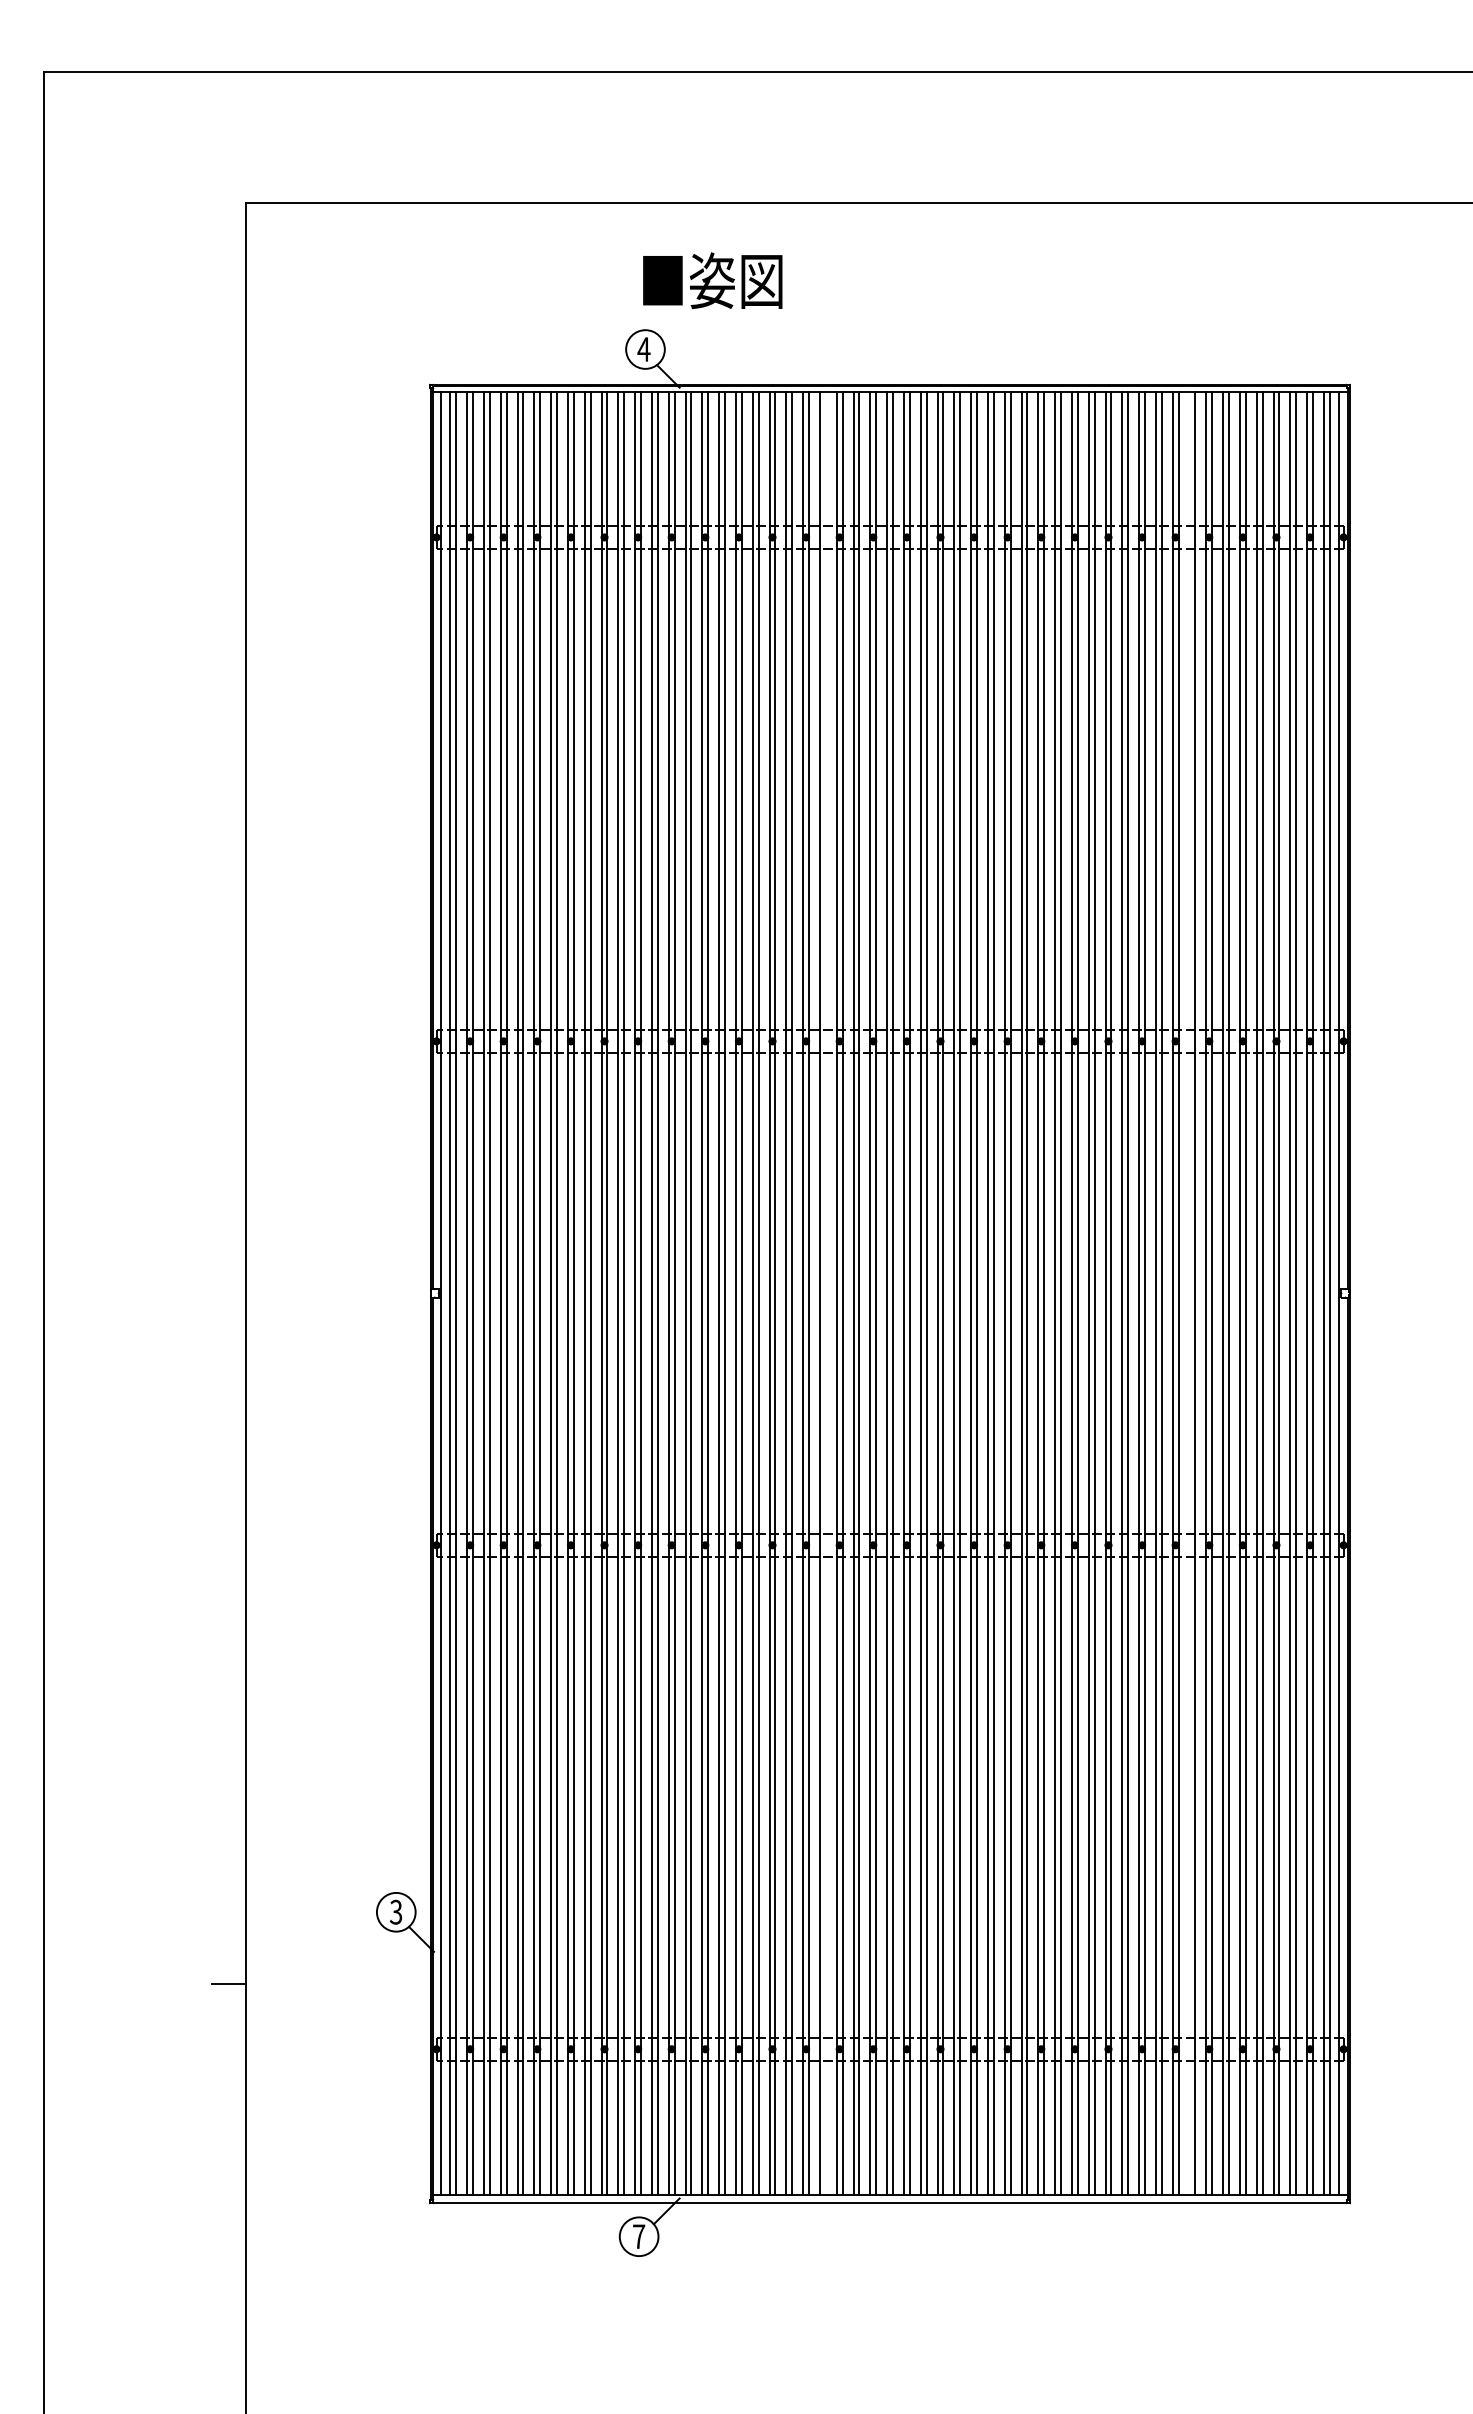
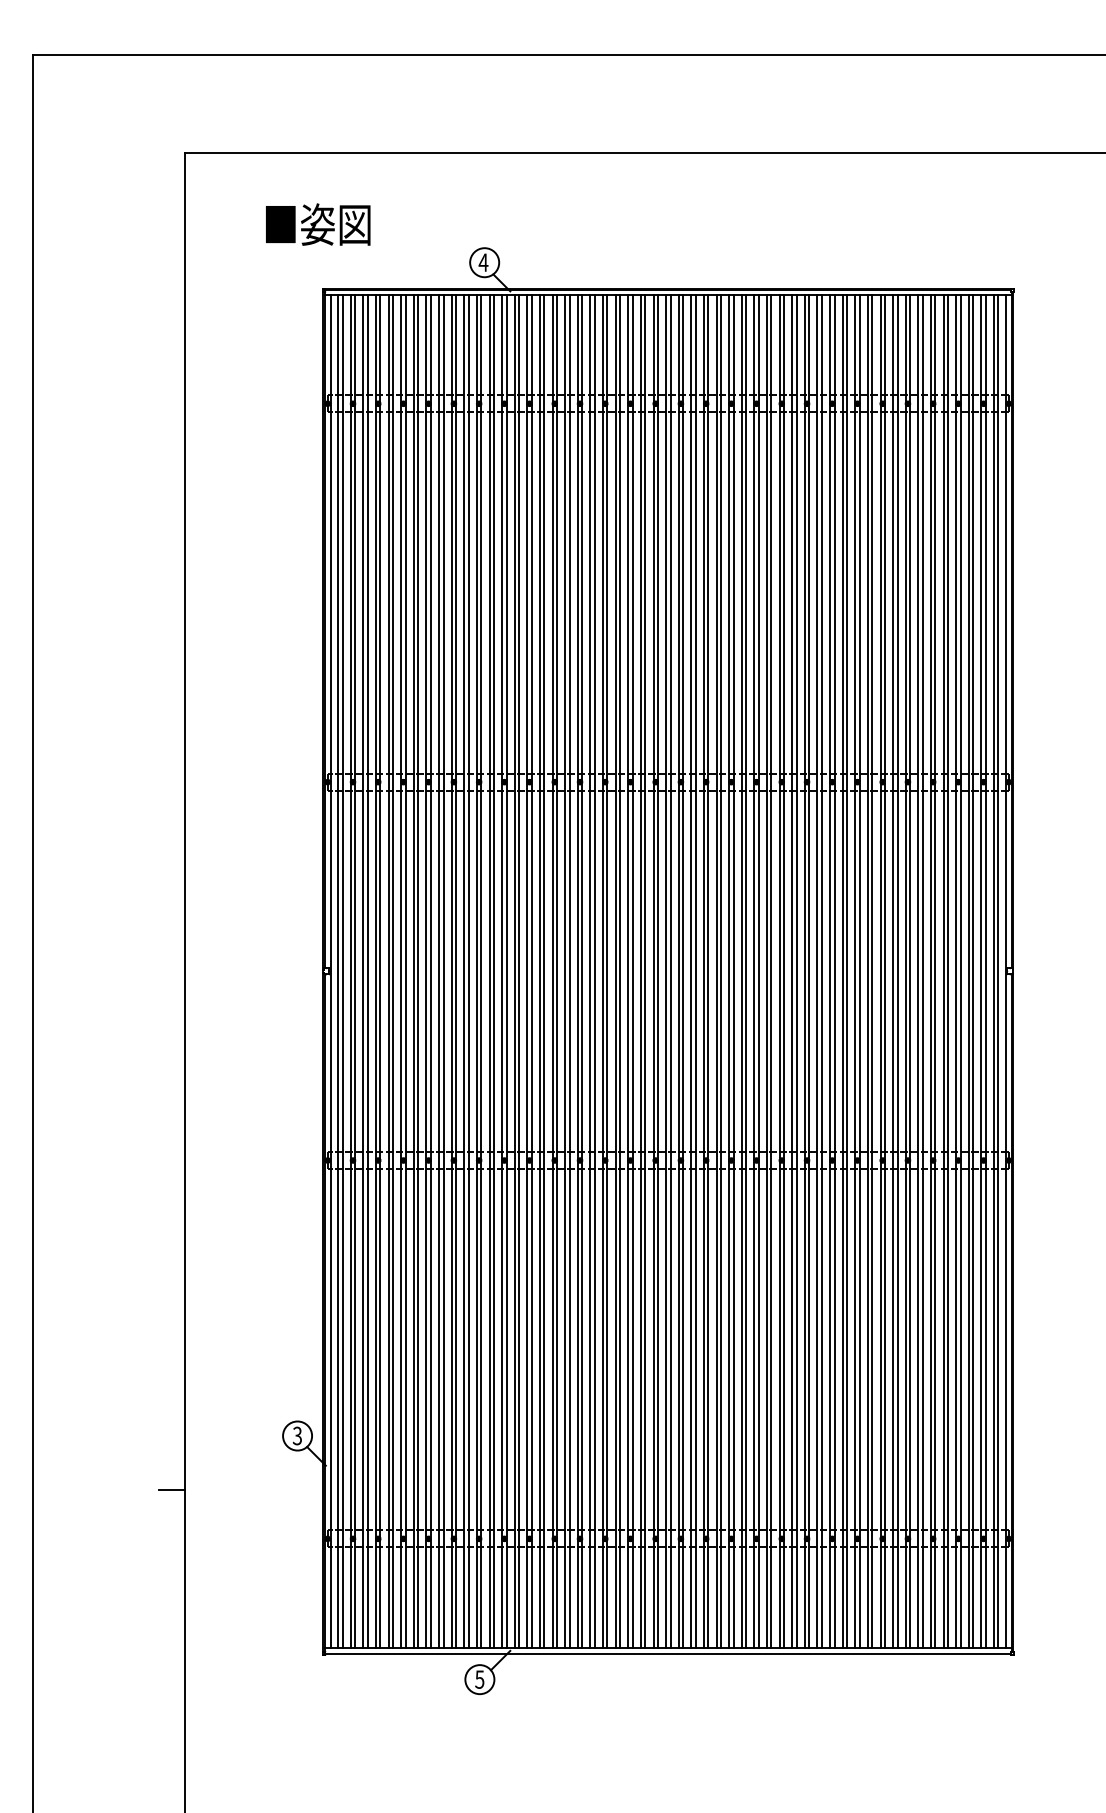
text: (712, 280) -> (317, 224), moved
line: (825, 1292) -> (619, 970), added
line: (1189, 1292) -> (893, 970), added
text: (638, 2236) -> (479, 1679), 7 -> 5

